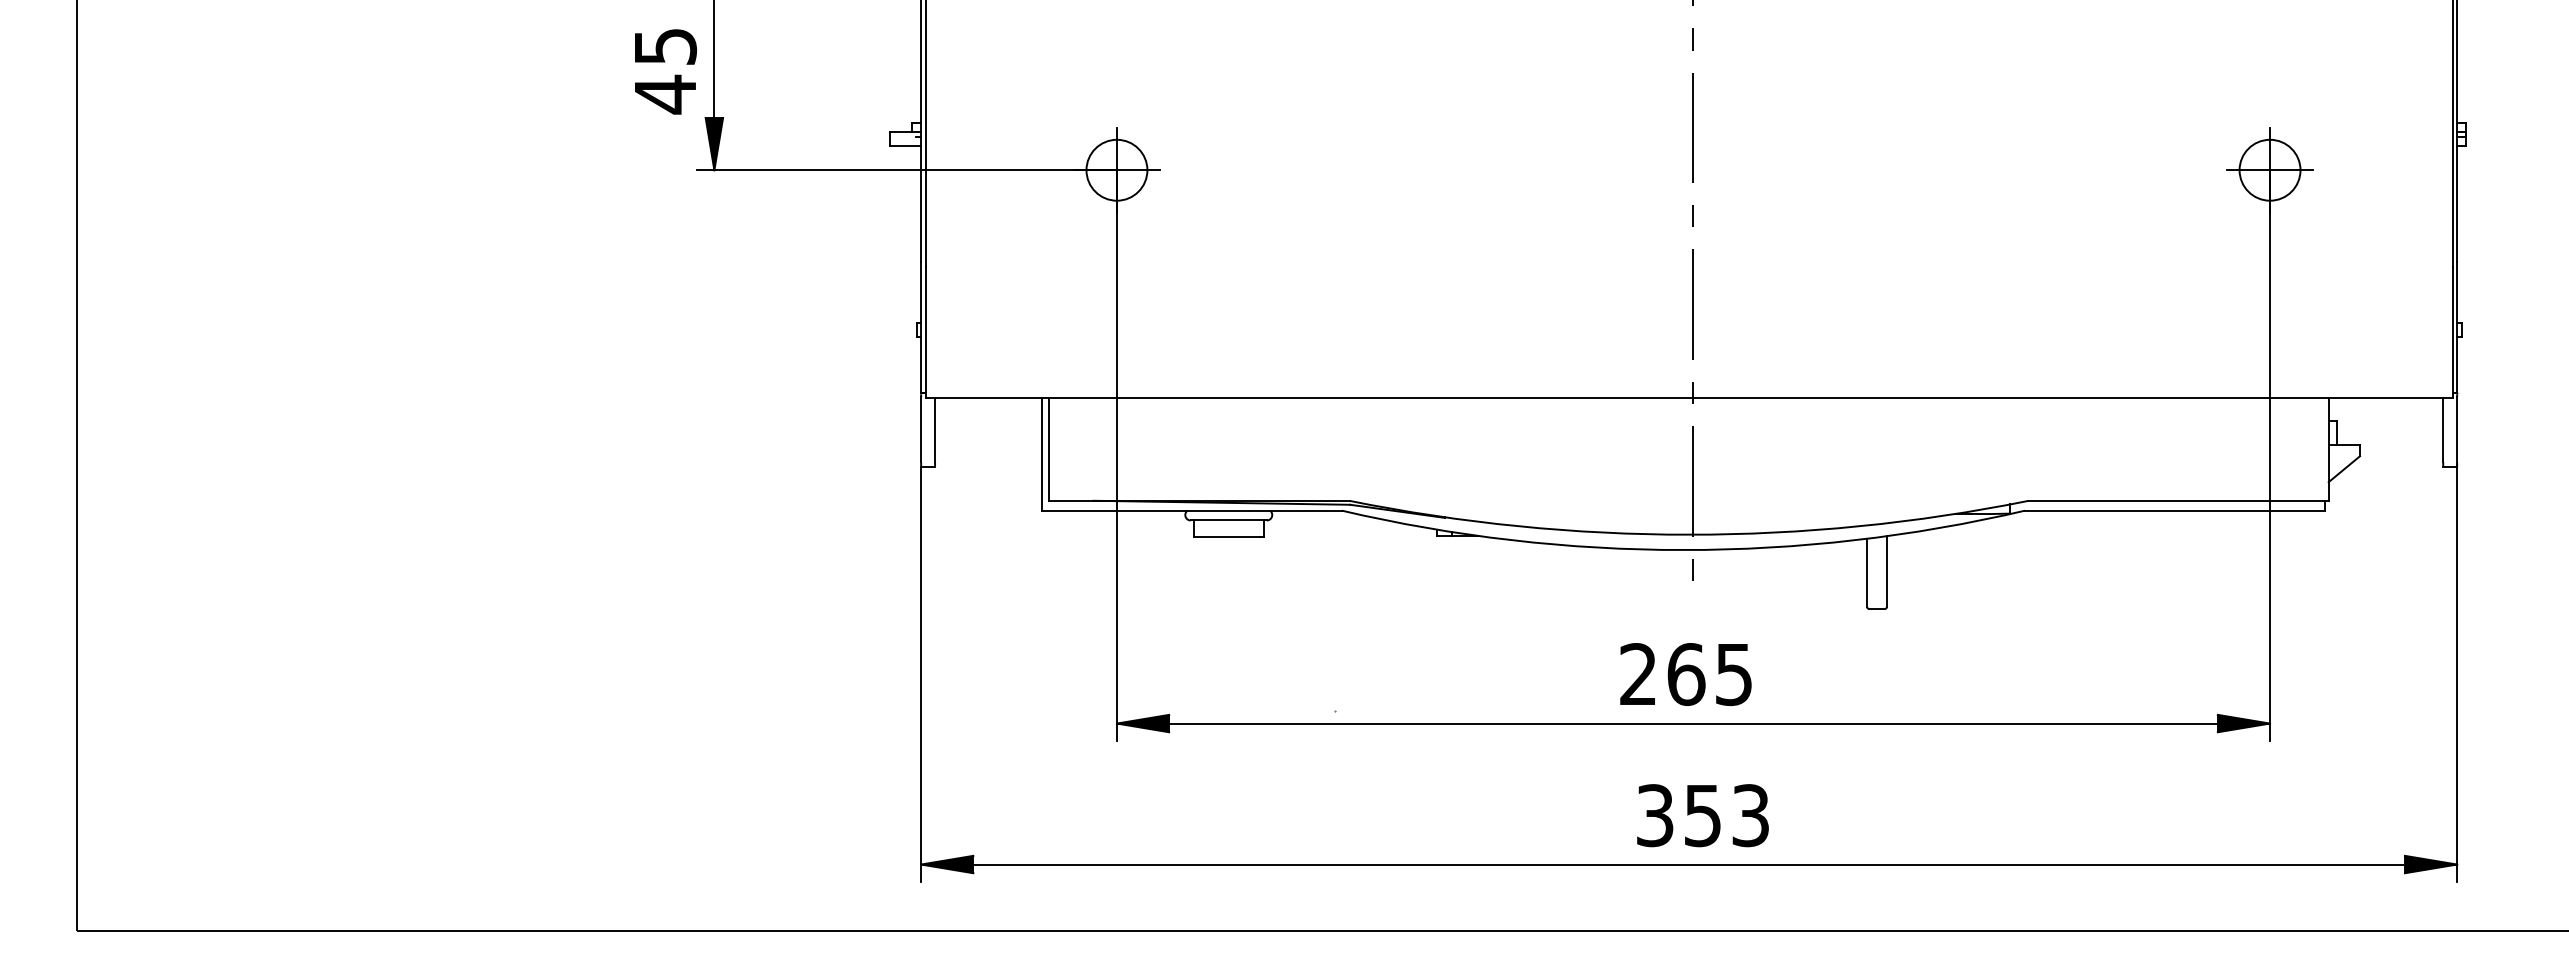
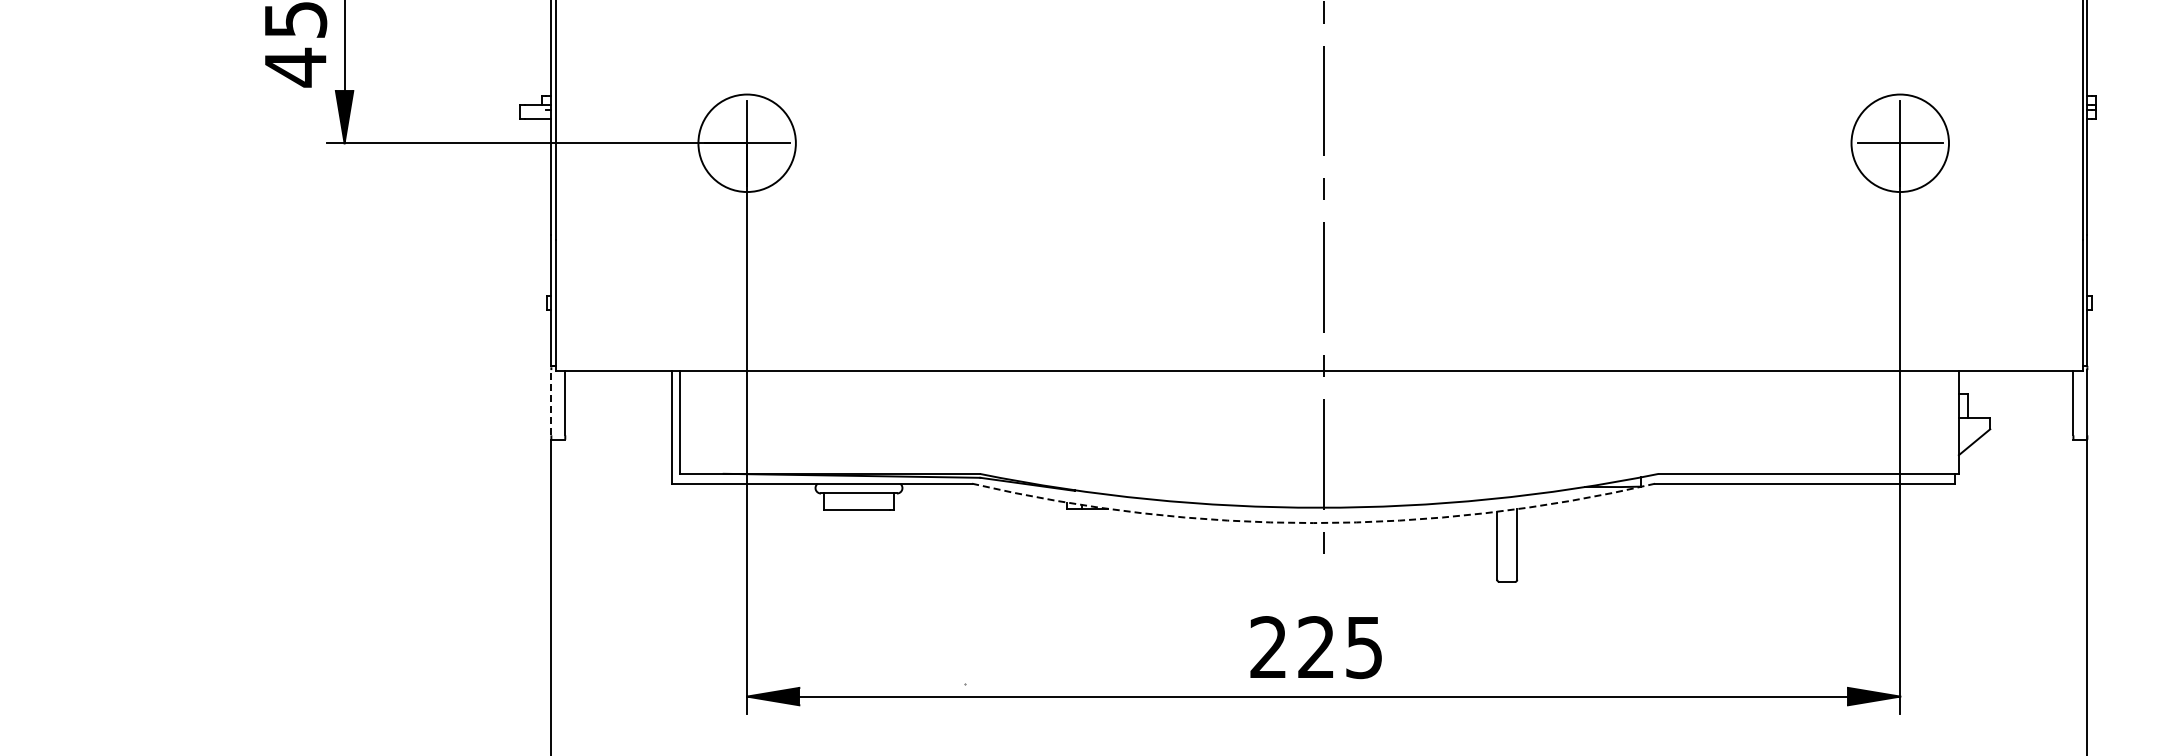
circle: (1116, 169) -> (746, 142), size x1.6
circle: (2269, 169) -> (1899, 142), size x1.6
line: (921, 429) -> (551, 402), solid -> dashed
arc: (1683, 550) -> (1313, 523), solid -> dashed
text: (1686, 674) -> (1316, 647), 265 -> 225

